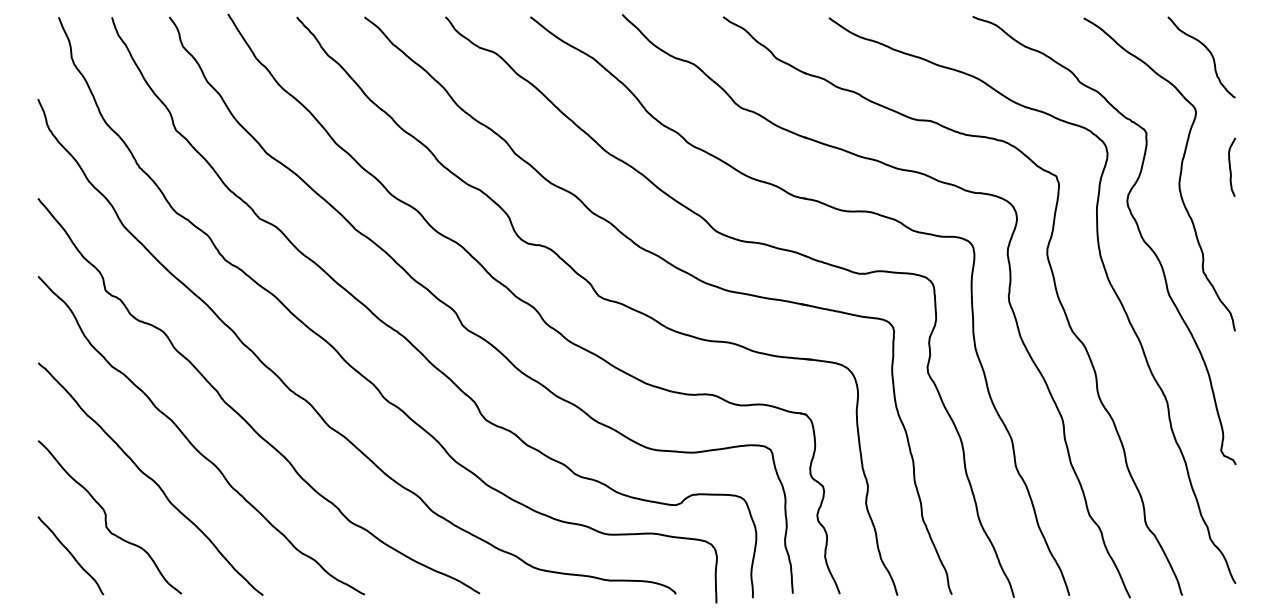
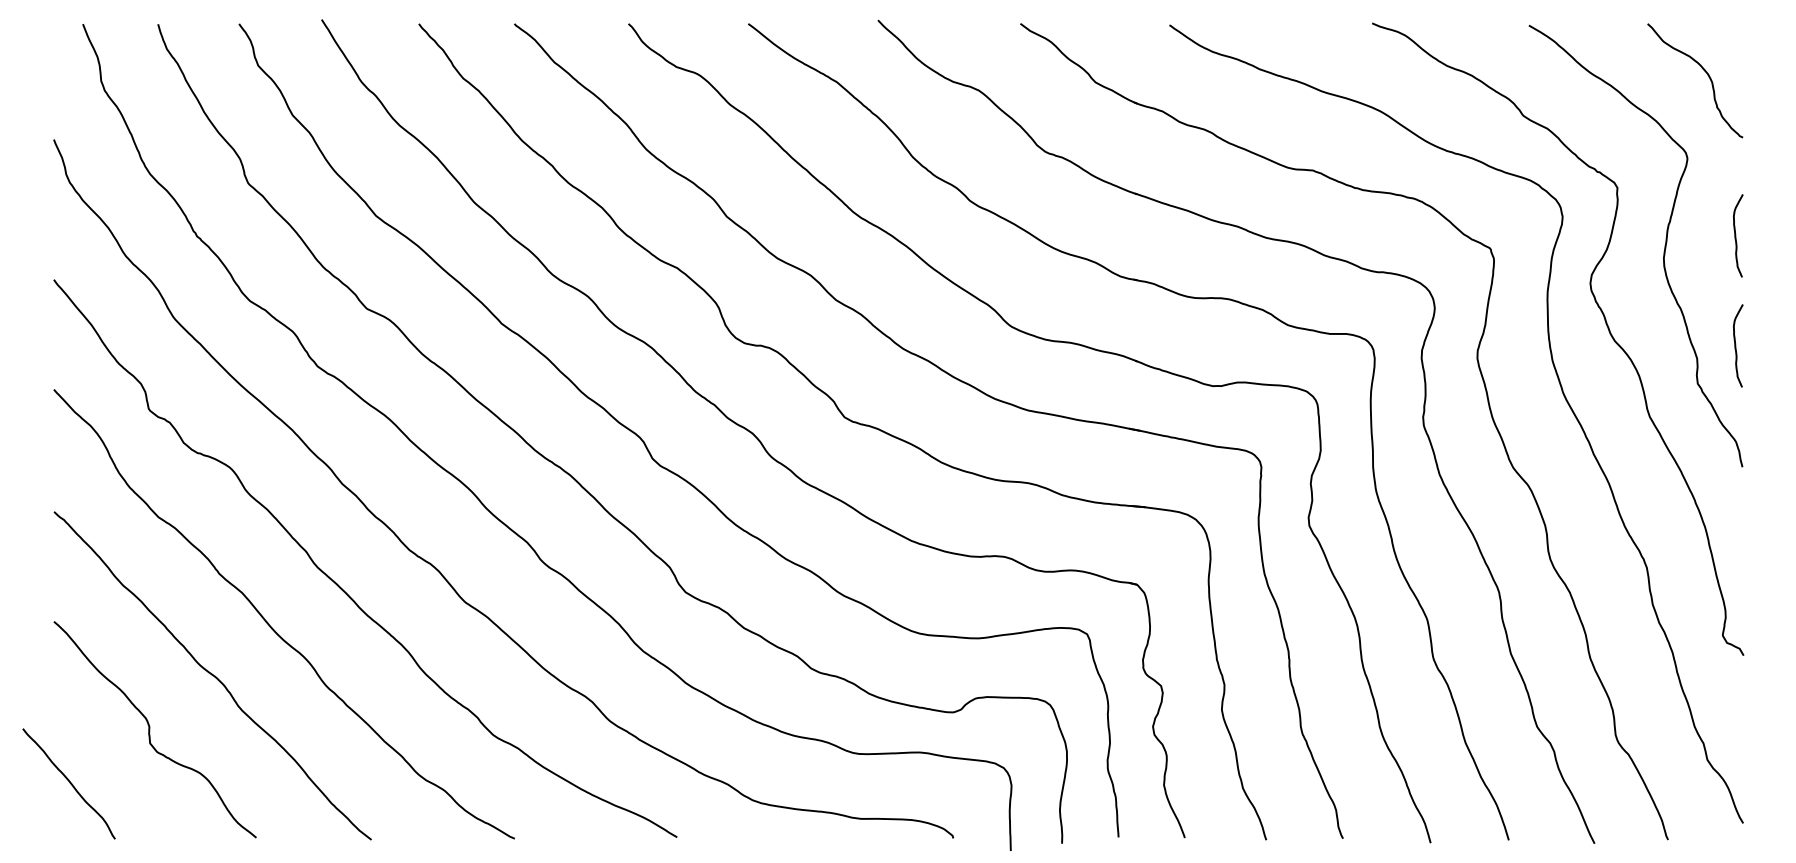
curve: (1230, 244) -> (1735, 344), added
curve: (70, 554) -> (68, 782), moved

